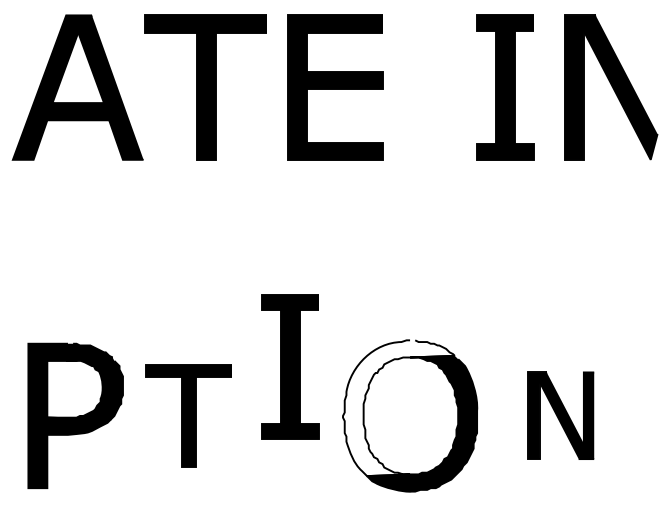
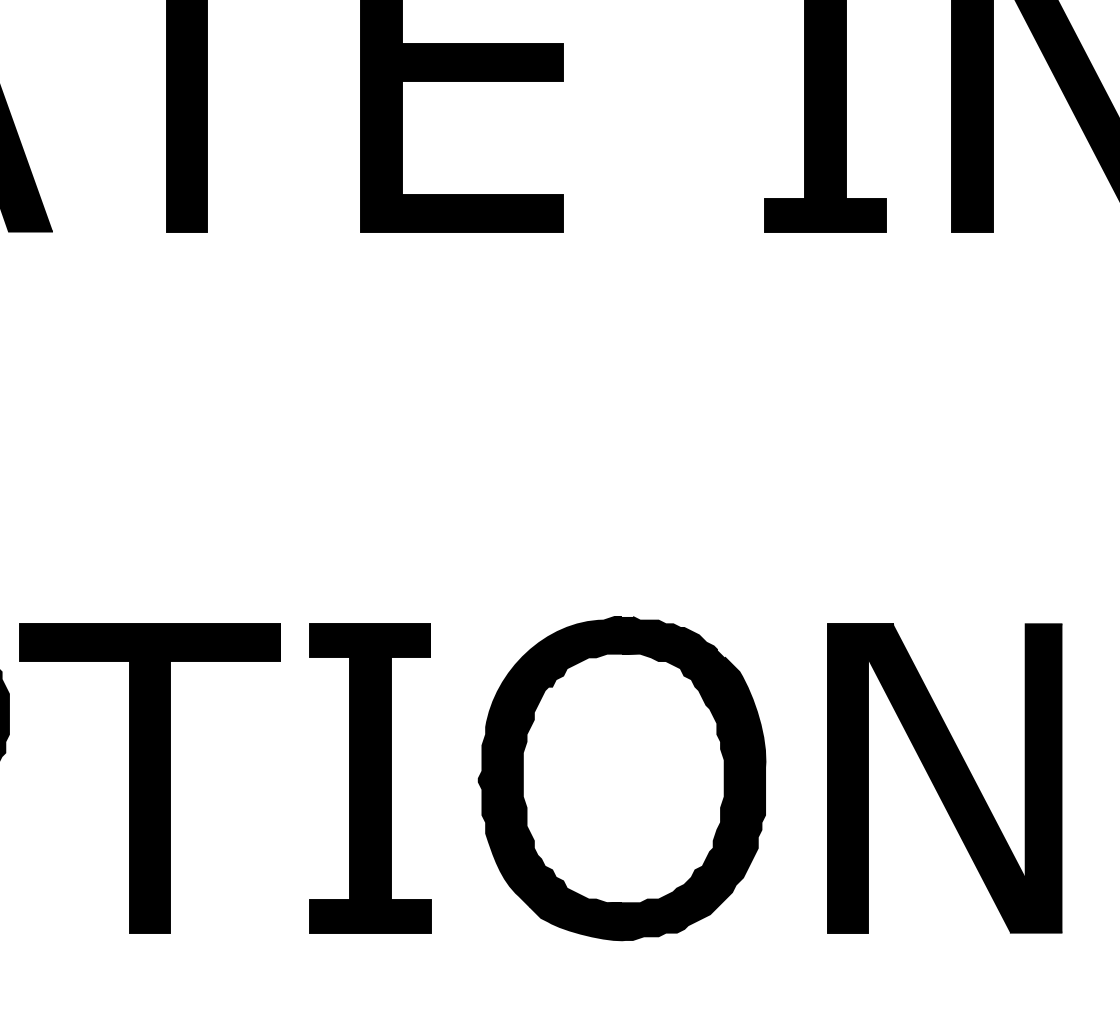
part: (290, 366) -> (370, 777), moved
fill: (398, 408) -> (597, 762), added
part: (188, 415) -> (148, 777), size x1.43
part: (560, 415) -> (943, 777), size x1.67

